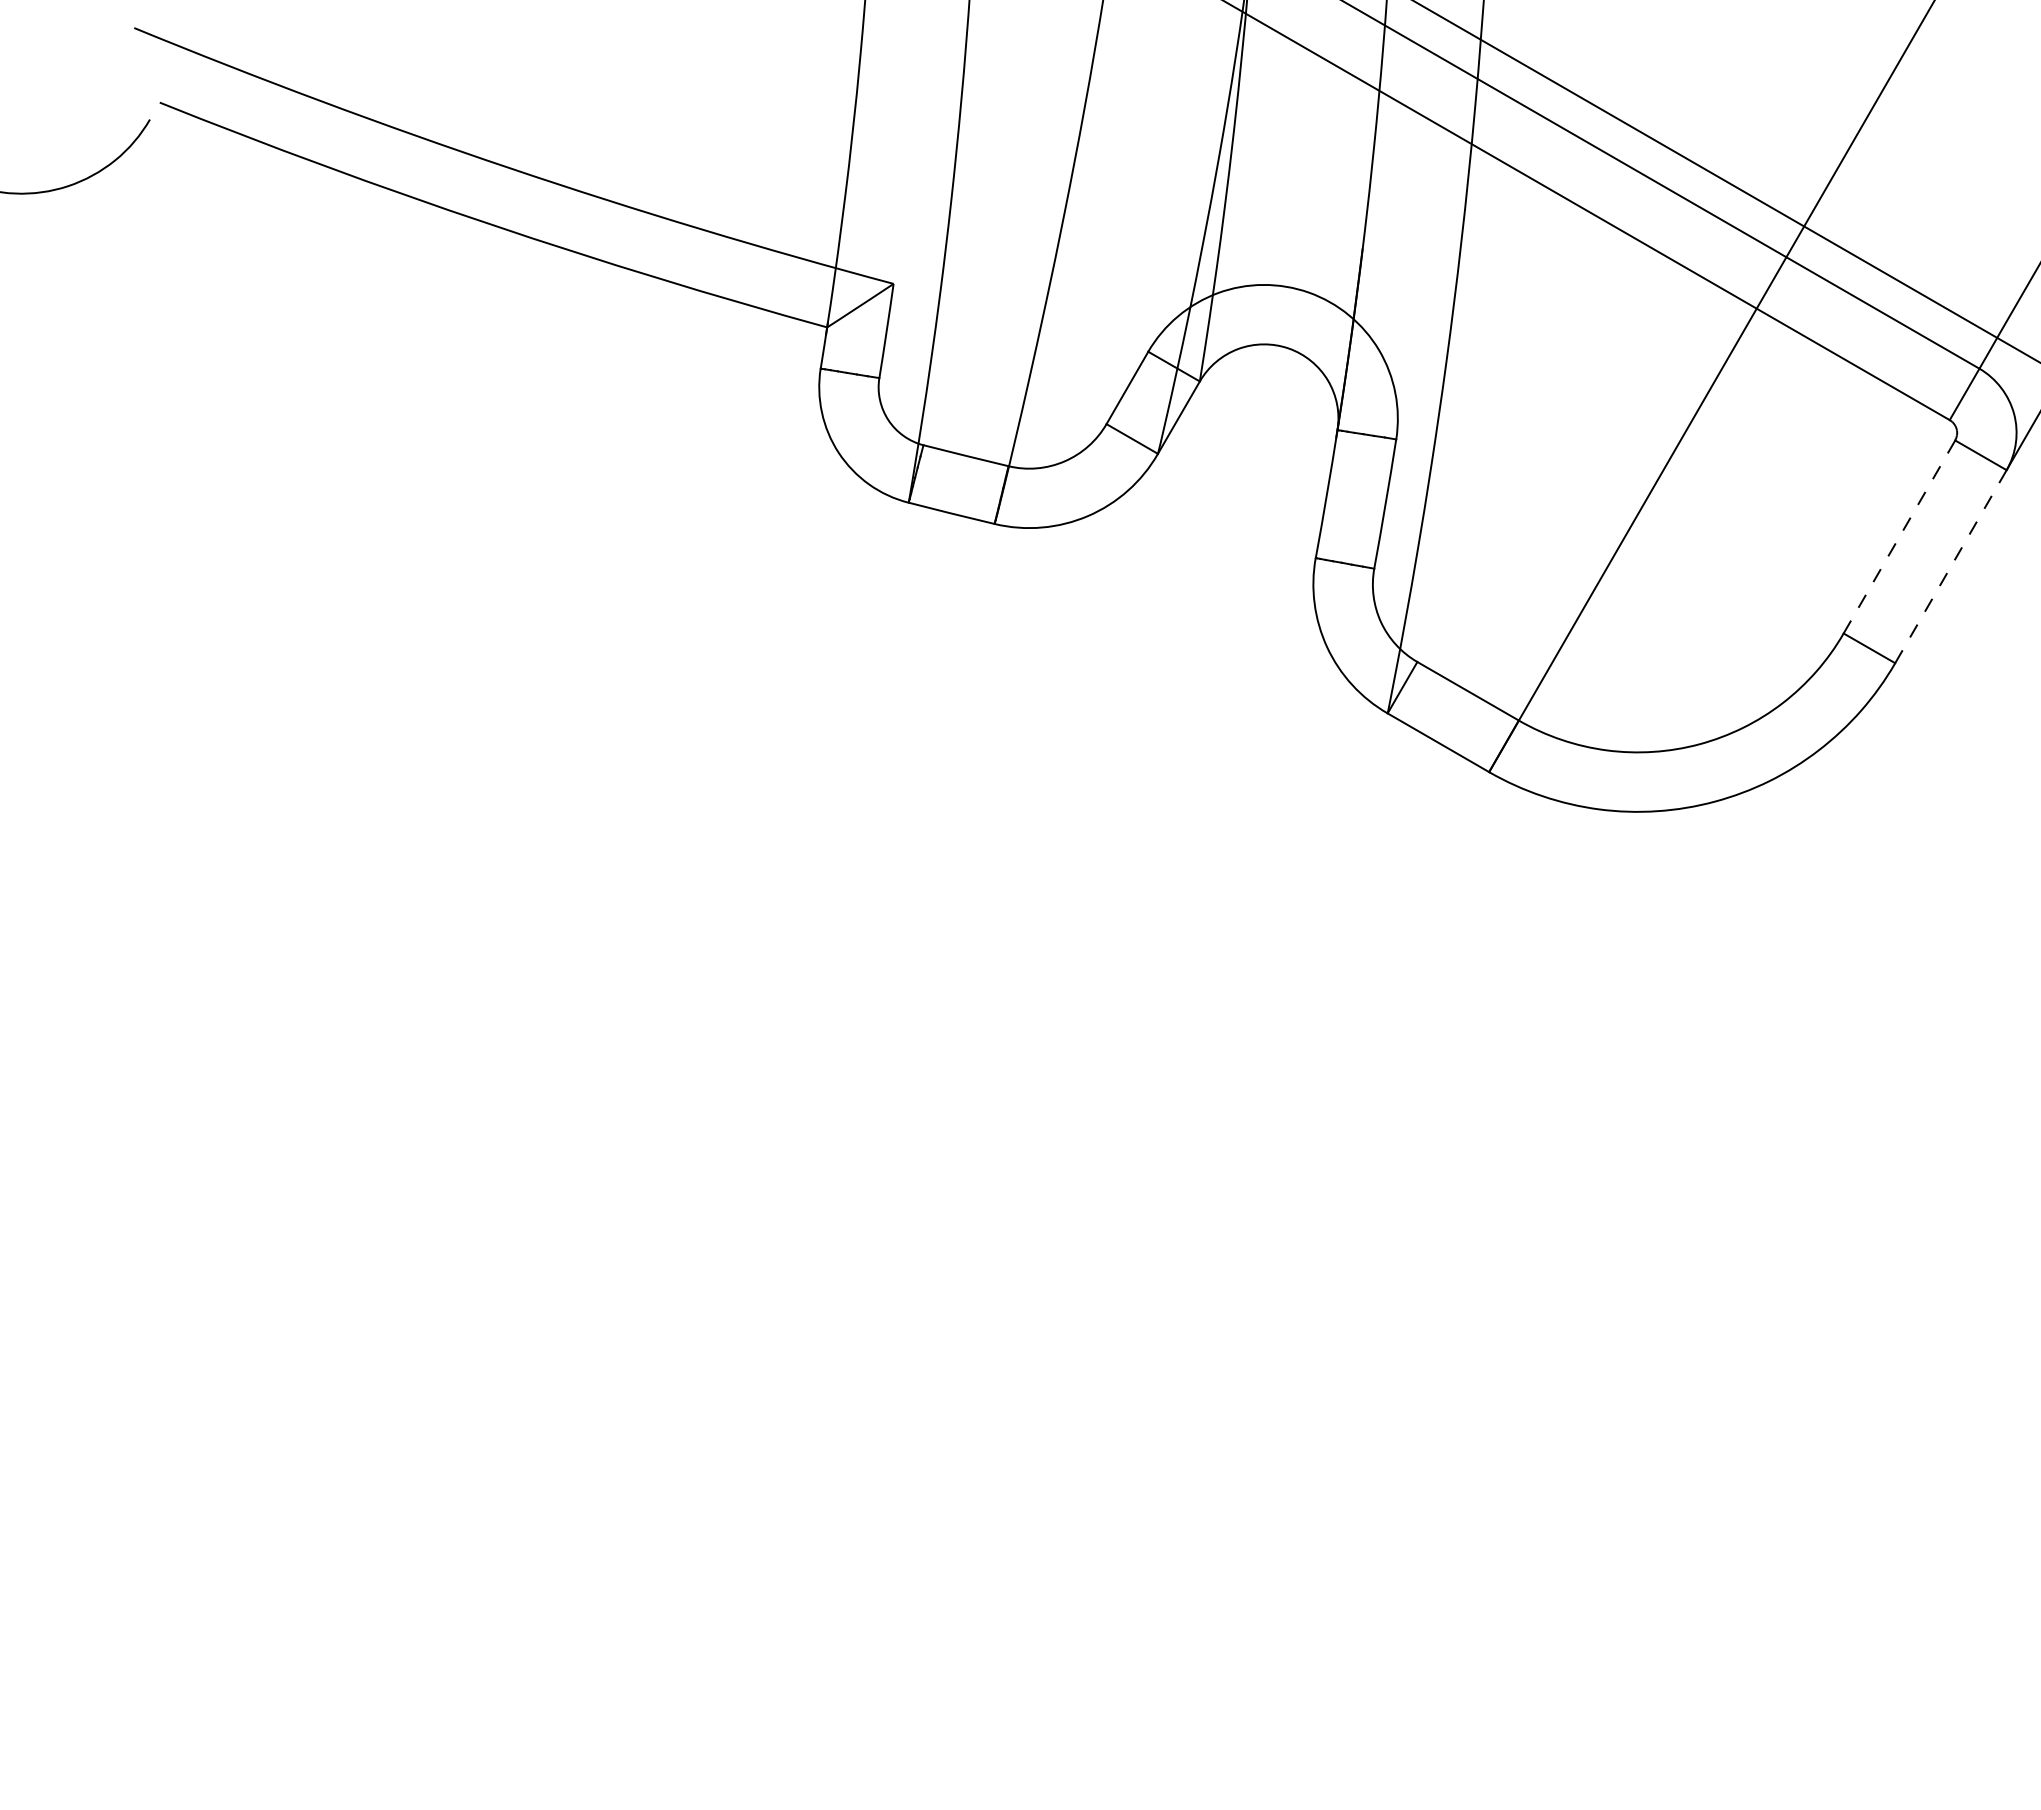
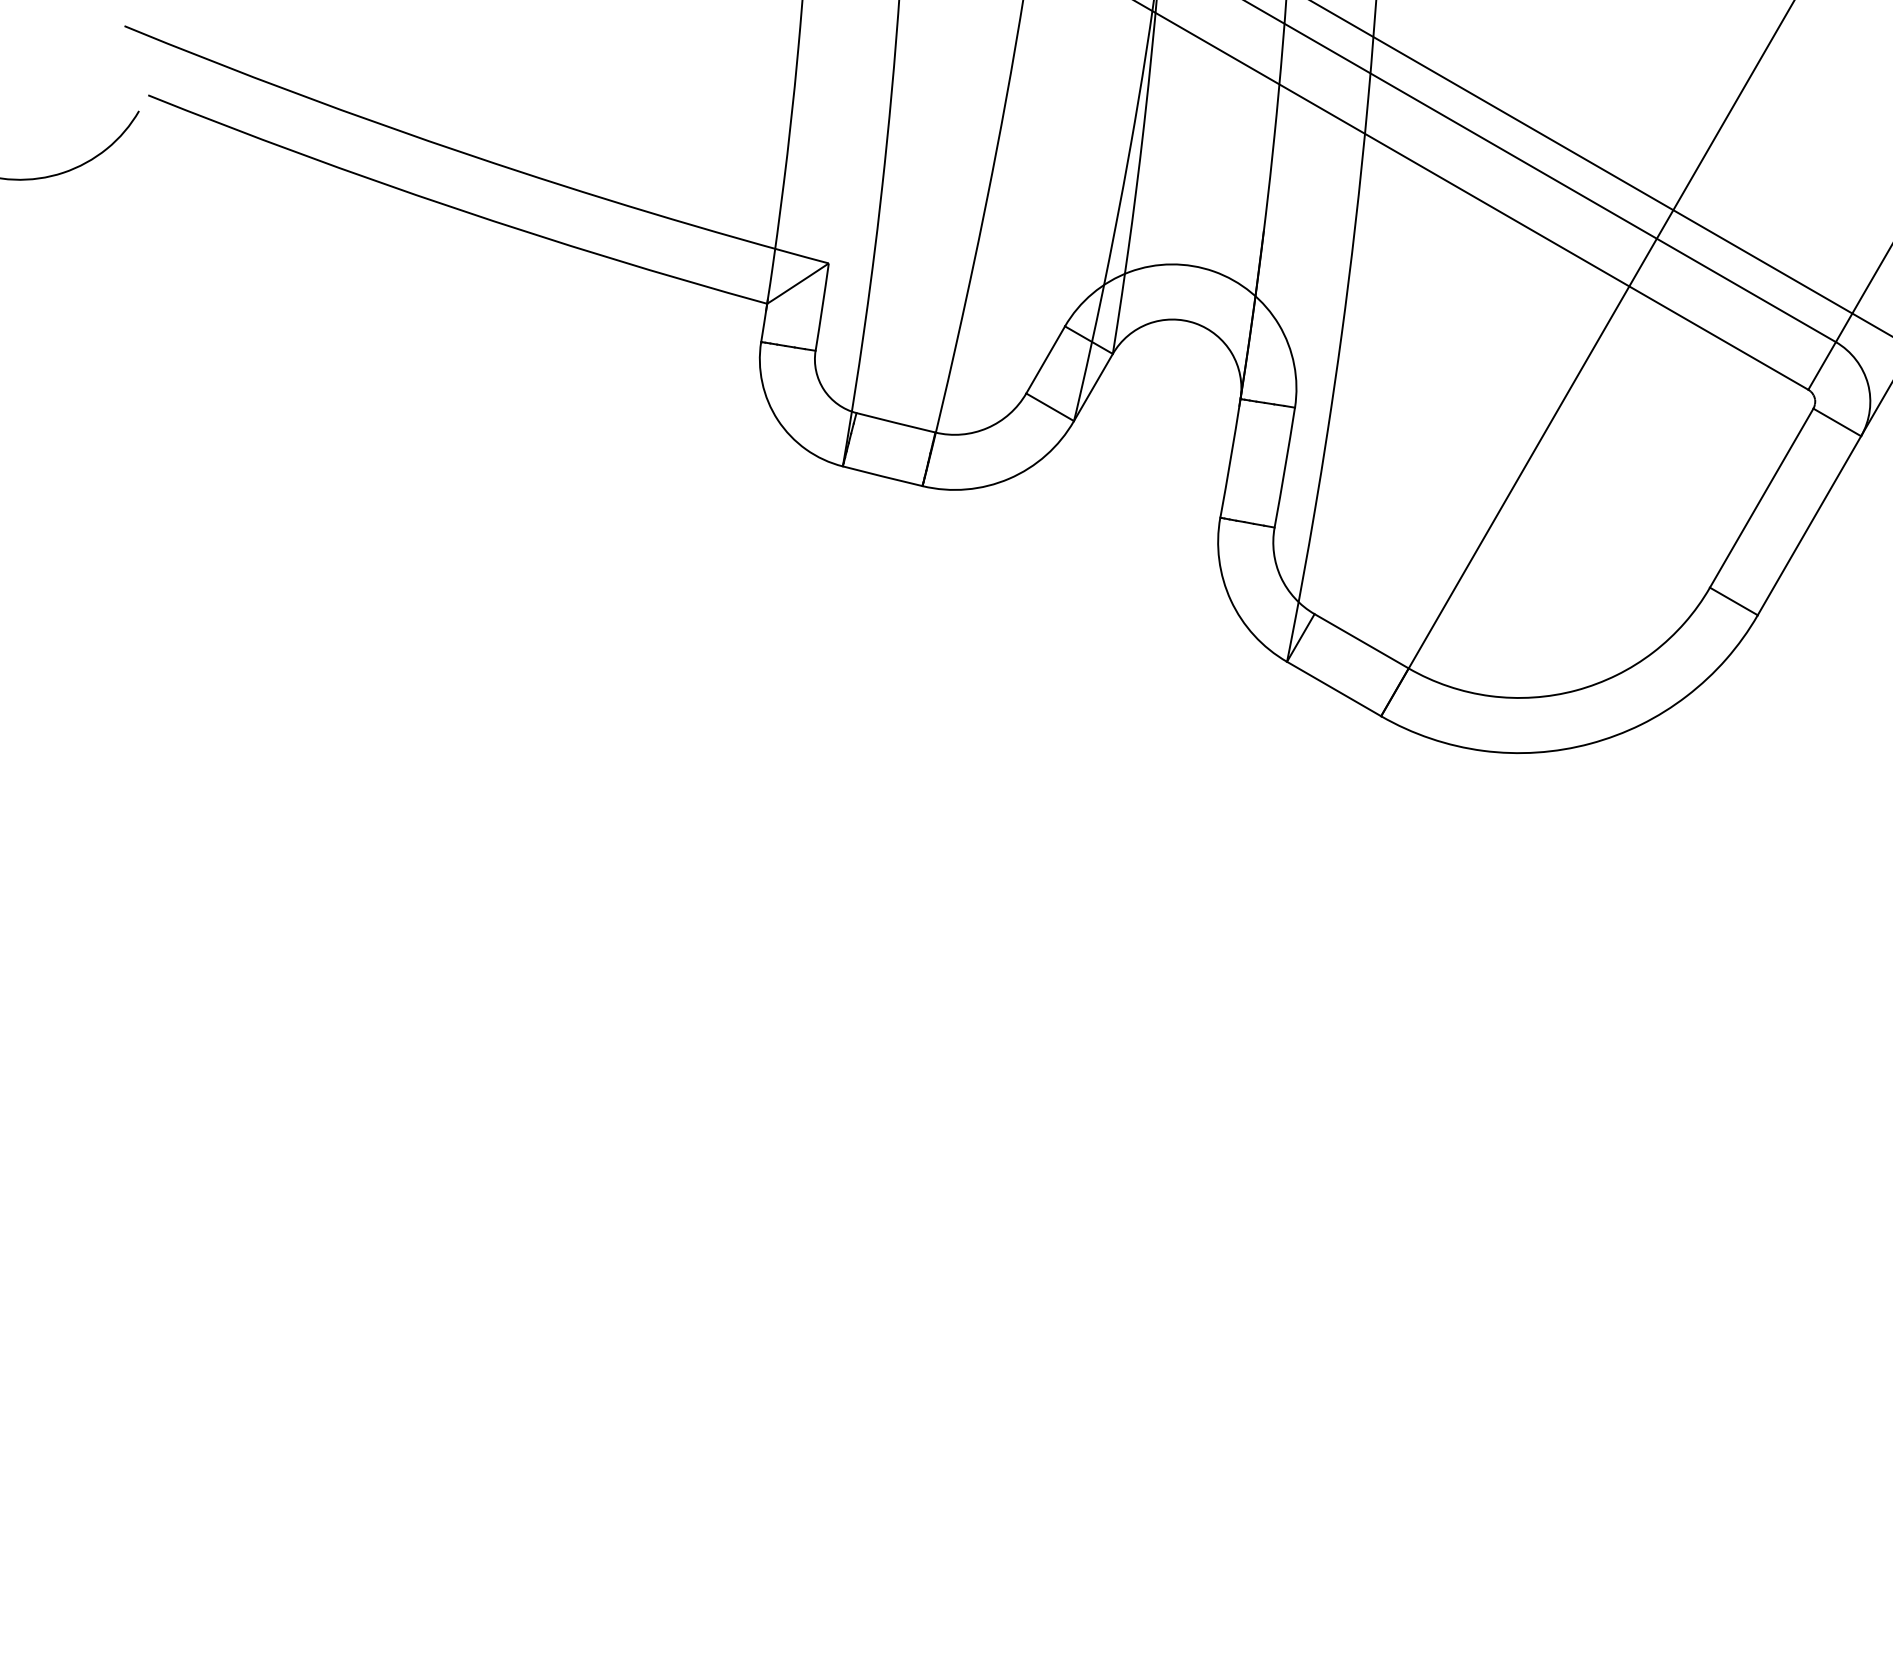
line: (1899, 536) -> (1761, 497), dashed -> solid
line: (1950, 567) -> (1809, 526), dashed -> solid

